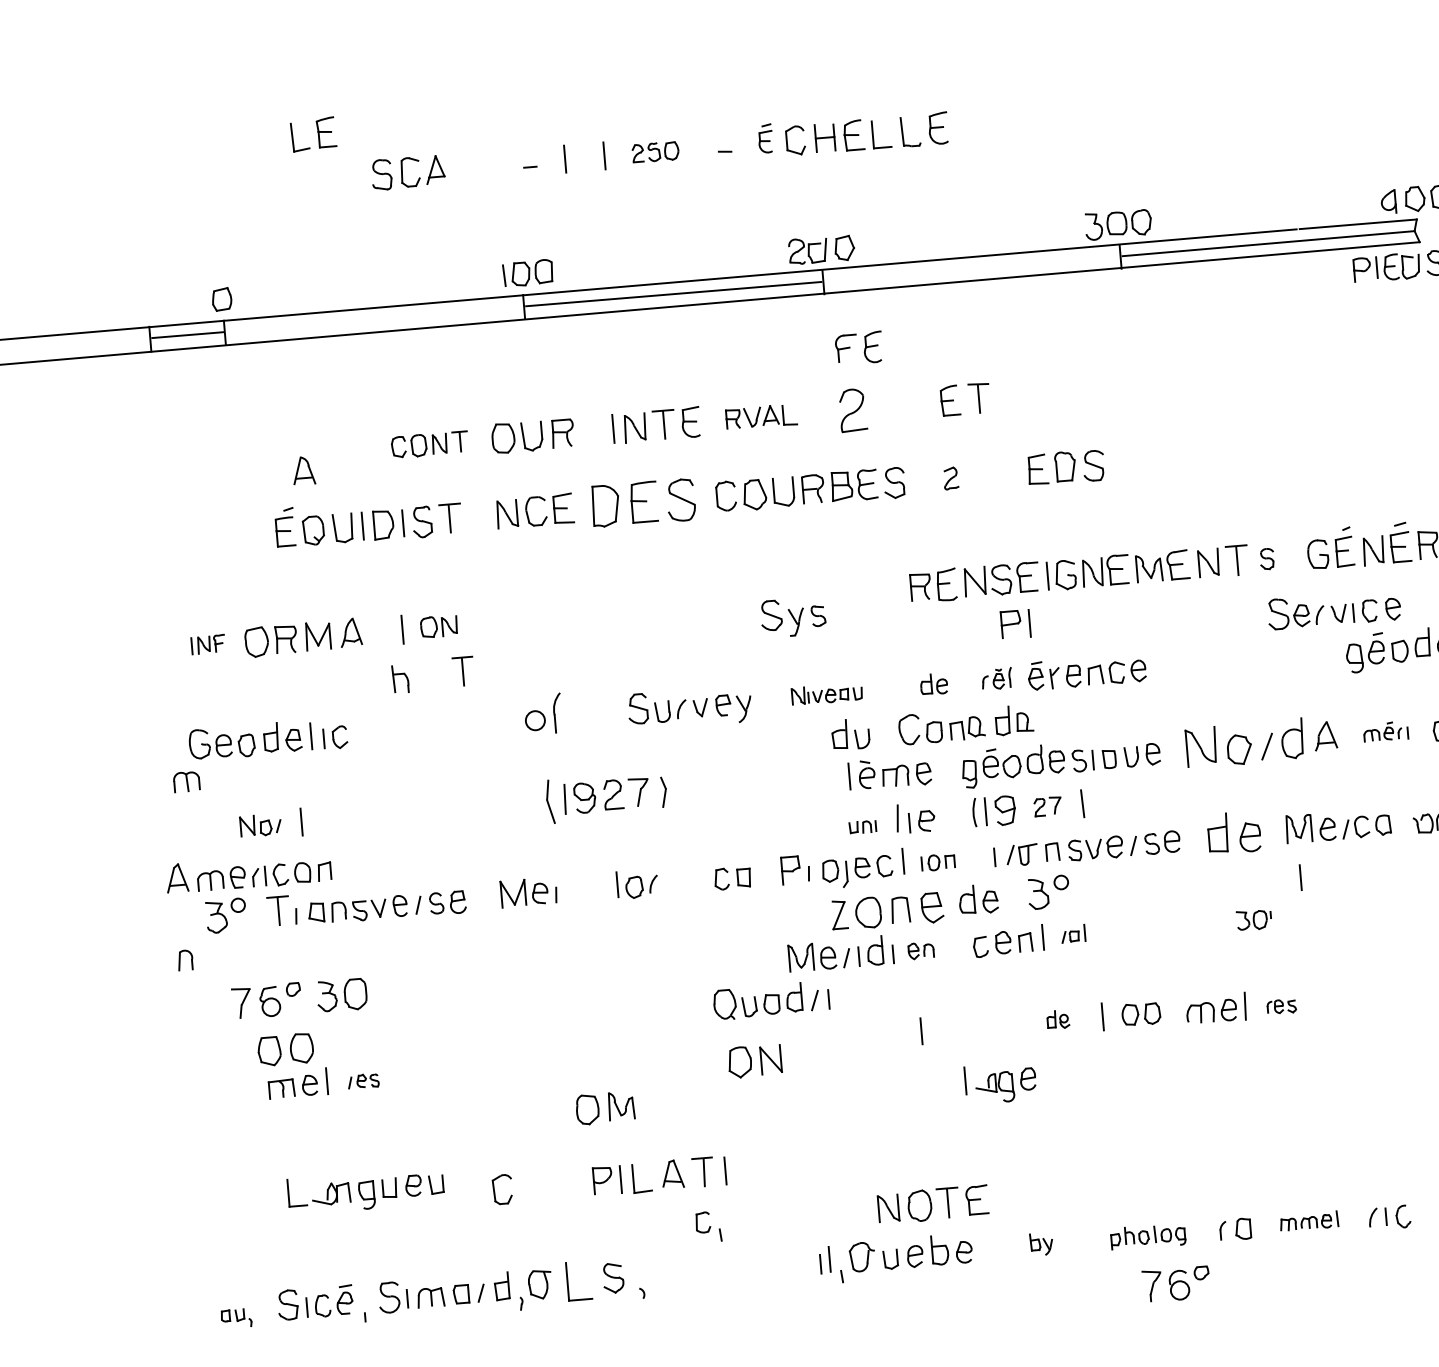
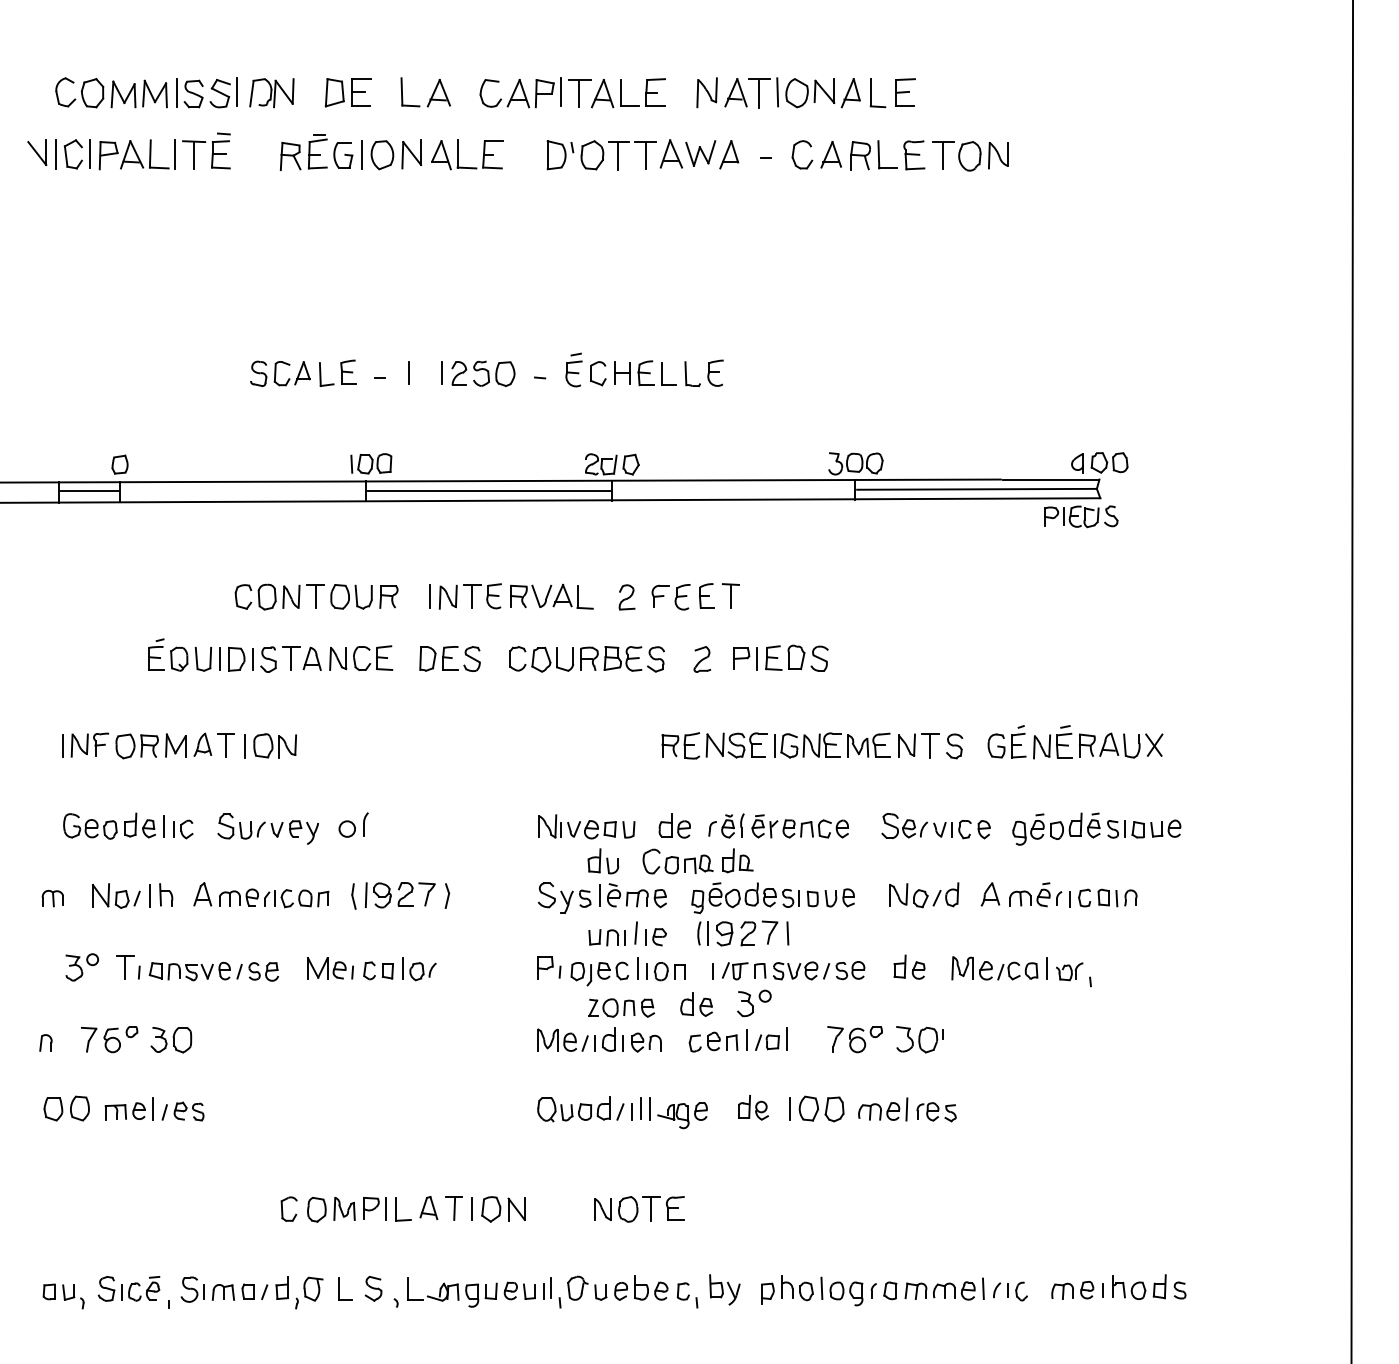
part: (313, 133) -> (337, 372), moved
part: (764, 138) -> (573, 369), size x1.43
part: (655, 151) -> (483, 373), size x1.67
part: (858, 348) -> (670, 597), moved
part: (852, 410) -> (626, 597), size x0.71
part: (760, 416) -> (551, 596), size x1.43
part: (429, 444) -> (279, 596), size x1.43
part: (302, 470) -> (311, 658), moved
part: (951, 478) -> (702, 659), size x1.43
part: (642, 502) -> (449, 658), size x0.71
part: (1266, 559) -> (954, 746), size x1.43
part: (1333, 610) -> (935, 826), moved
part: (793, 616) -> (564, 897), moved
part: (1015, 624) -> (745, 658), moved
part: (438, 626) -> (274, 745), size x1.43
part: (207, 643) -> (85, 744), size x1.67
part: (462, 671) -> (225, 745), moved
part: (400, 678) -> (166, 894), moved
part: (997, 678) -> (726, 825), size x1.43
part: (933, 683) -> (674, 825), size x1.43
part: (826, 693) -> (586, 826), size x1.67
part: (689, 707) -> (267, 828), moved
part: (557, 713) -> (365, 824), size x0.71
part: (1385, 731) -> (1039, 894), size x1.67
part: (1245, 743) -> (924, 895), size x0.71
part: (186, 781) -> (52, 898), moved
part: (549, 802) -> (353, 896), size x0.71
part: (1048, 806) -> (759, 933), size x1.67
part: (260, 824) -> (116, 895), size x1.43
part: (862, 826) -> (606, 937), size x1.67
part: (1234, 831) -> (909, 966), size x0.71
part: (937, 862) -> (665, 971), size x1.43
part: (248, 873) -> (261, 895), moved
part: (732, 877) -> (378, 970), moved
line: (1300, 877) -> (1046, 968), moved
part: (887, 910) -> (621, 1007), size x0.71
part: (1253, 919) -> (919, 1039), size x1.67
part: (1073, 933) -> (771, 1038), size x1.67
part: (921, 950) -> (646, 1042), size x1.43
part: (184, 959) -> (45, 1042), moved
part: (770, 1001) -> (584, 1109), moved
part: (1281, 1006) -> (936, 1112), size x1.67
part: (1141, 1013) -> (821, 1108), size x1.43
part: (1058, 1019) -> (753, 1107), size x1.67
part: (285, 1049) -> (66, 1108), moved
part: (754, 1061) -> (503, 1209), moved
part: (362, 1081) -> (182, 1111), size x1.67
part: (1000, 1084) -> (678, 1113), moved
part: (605, 1107) -> (331, 1209), moved
part: (365, 1191) -> (471, 1292), moved
part: (933, 1204) -> (639, 1209), moved
part: (1309, 1220) -> (944, 1288), size x1.67
part: (708, 1227) -> (687, 1295), moved
part: (1148, 1236) -> (812, 1290), size x1.67
part: (1041, 1243) -> (724, 1289), size x1.67
part: (579, 1280) -> (345, 1288), size x0.71
part: (1175, 1284) -> (854, 1039), moved
part: (236, 1318) -> (63, 1296), size x1.67

